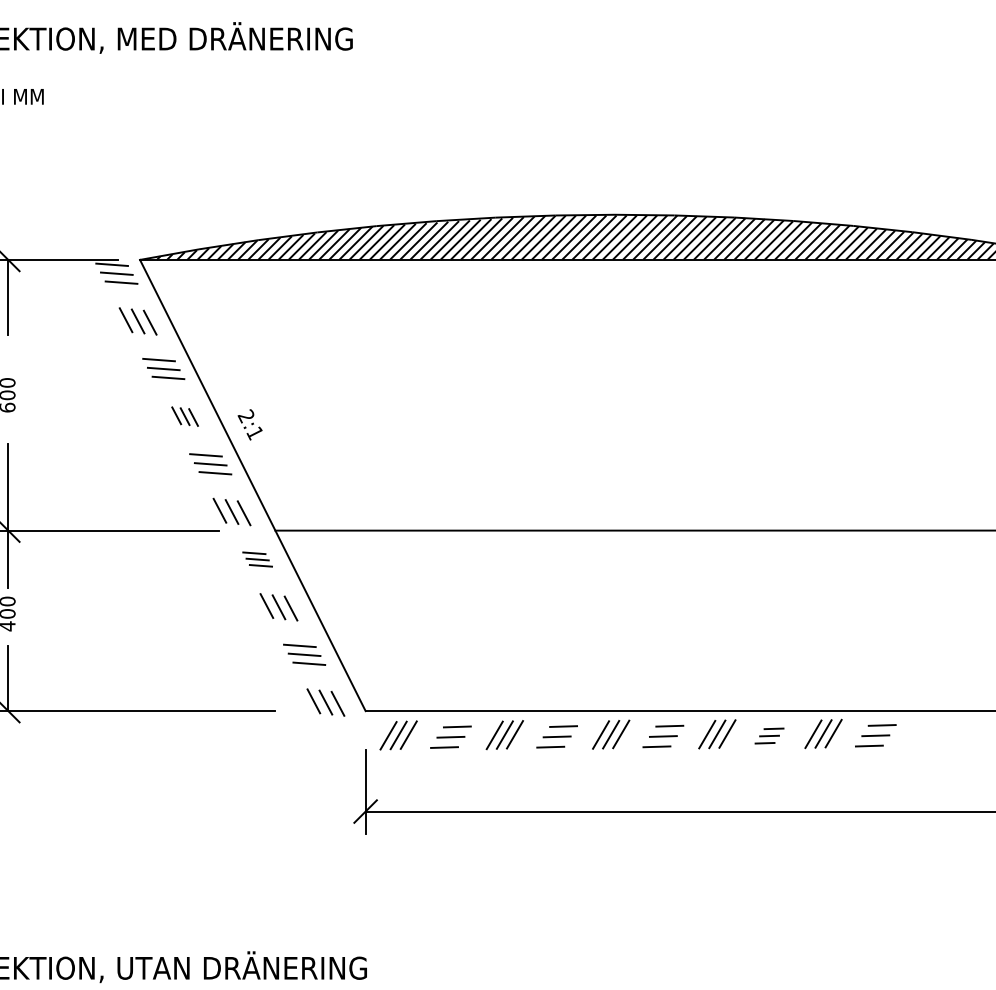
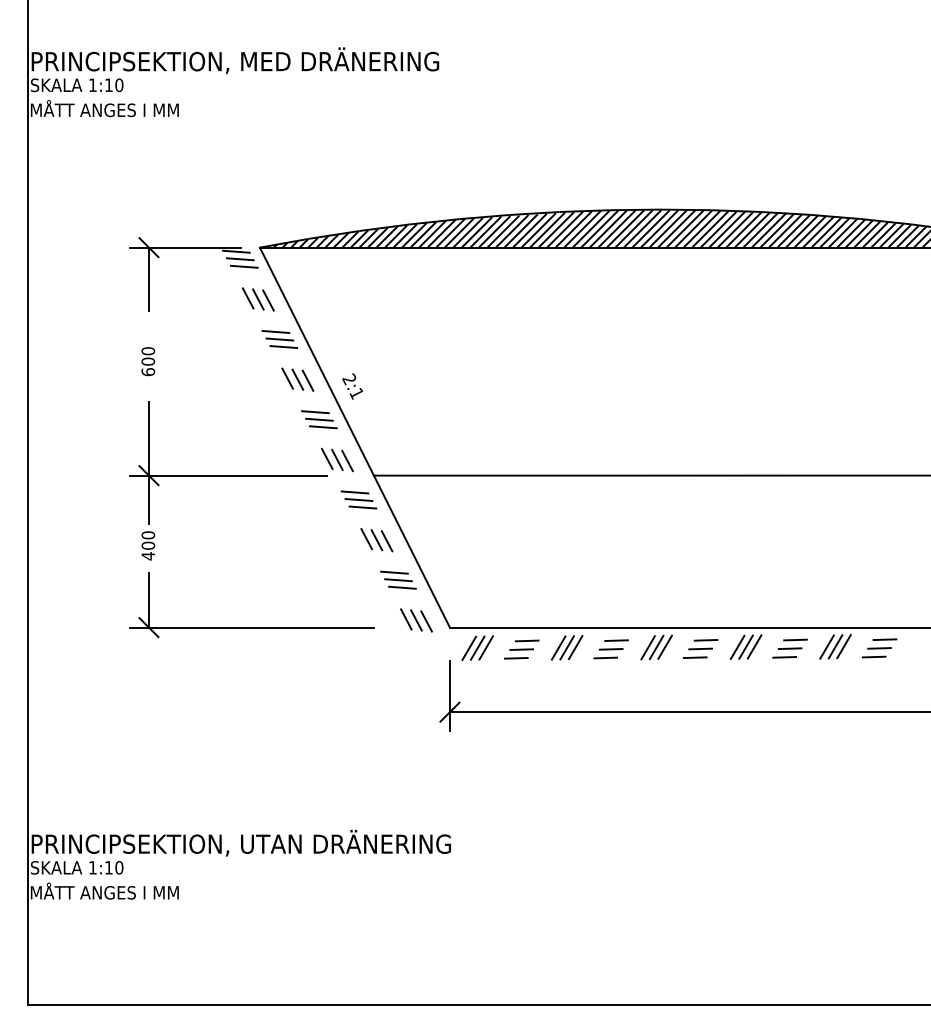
part: (184, 416) -> (297, 379), size x1.43
part: (257, 558) -> (358, 499), size x1.43
part: (768, 735) -> (789, 648), size x1.43

